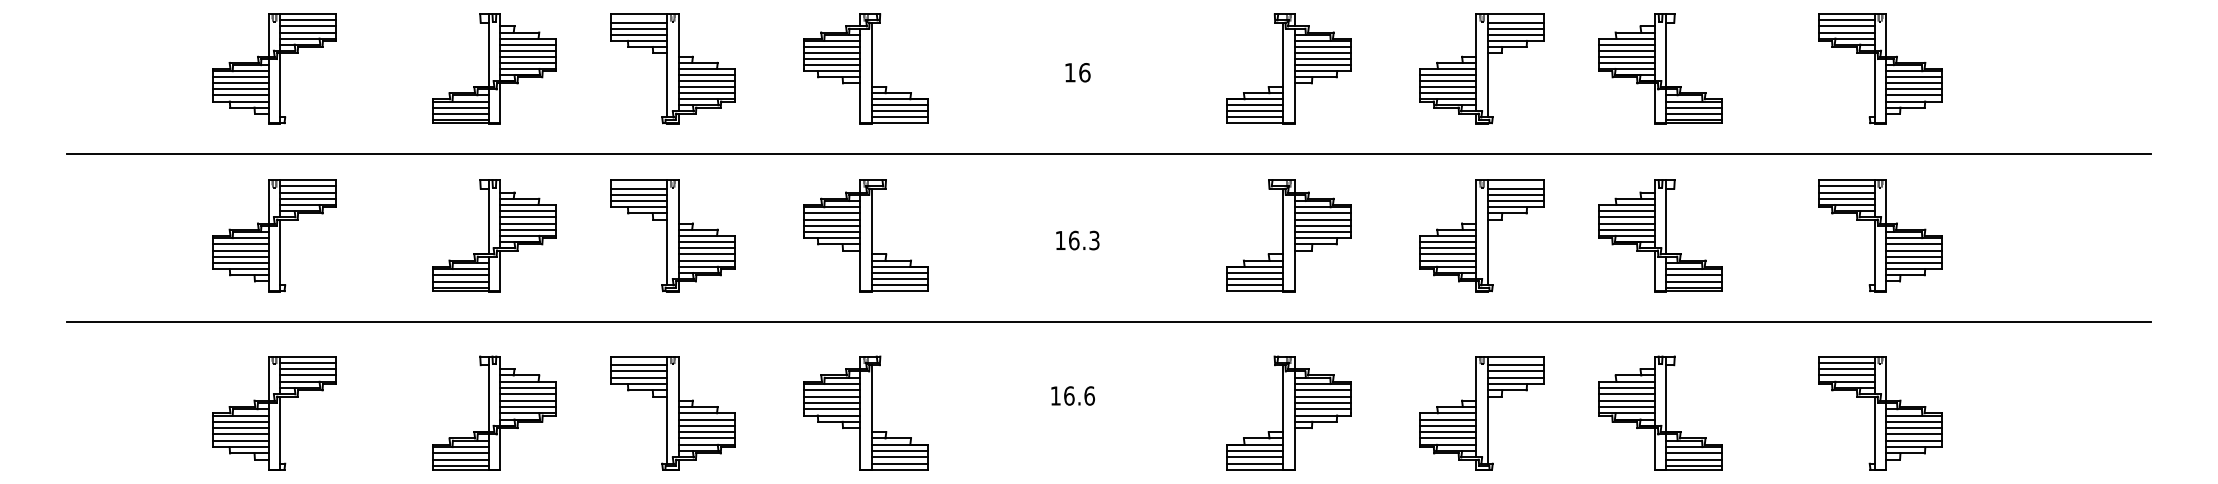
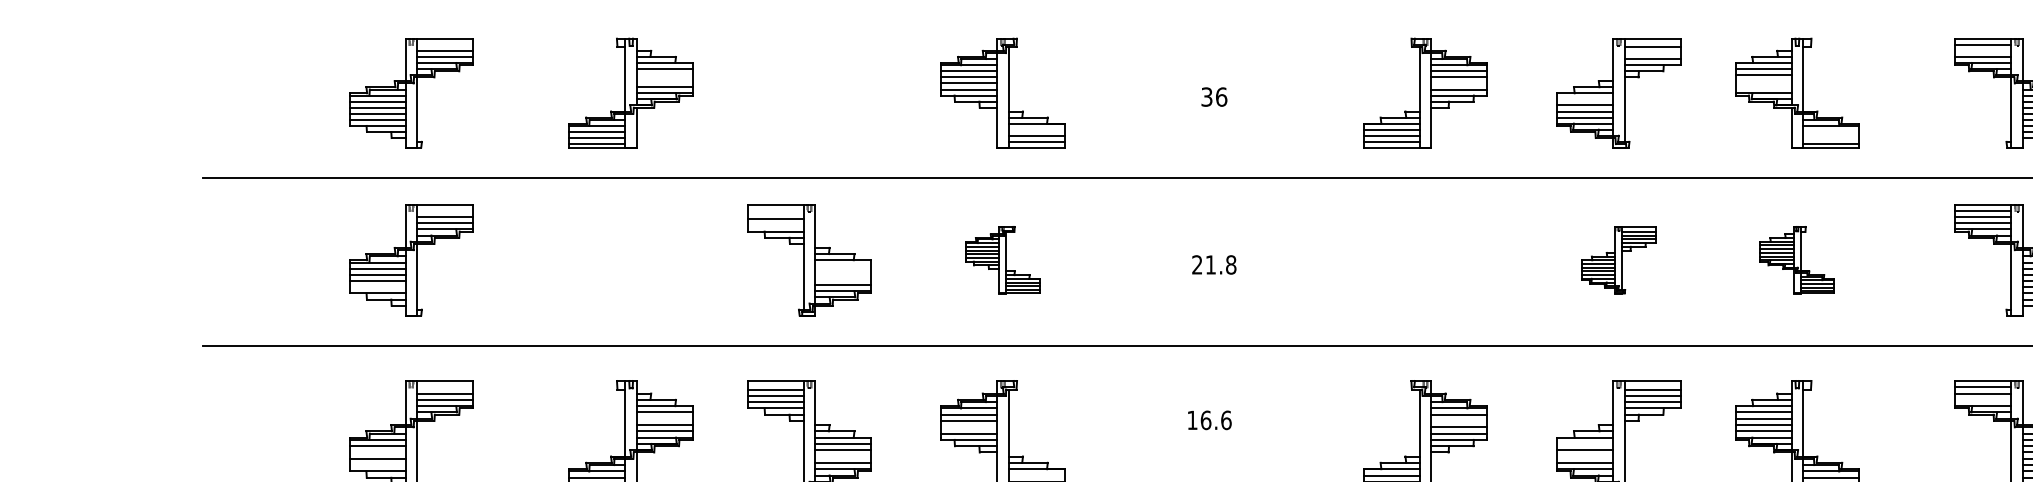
line: (308, 20) -> (445, 44), removed
line: (1846, 26) -> (1983, 50), removed
line: (1515, 28) -> (1652, 52), removed
line: (528, 50) -> (665, 74), removed
line: (528, 56) -> (665, 80), removed
line: (1626, 56) -> (1763, 80), removed
line: (1322, 59) -> (1459, 83), removed
line: (1626, 62) -> (1763, 86), removed
part: (672, 68) -> (809, 92), removed
text: (1069, 72) -> (1206, 96), 16 -> 36
line: (1448, 75) -> (1585, 99), removed
line: (899, 105) -> (1036, 129), removed
line: (1694, 107) -> (1831, 131), removed
line: (1694, 113) -> (1831, 137), removed
line: (308, 186) -> (445, 210), removed
line: (639, 188) -> (776, 212), removed
line: (639, 201) -> (776, 225), removed
part: (494, 235) -> (631, 259), removed
part: (865, 235) -> (1002, 259), size x0.6
part: (1288, 235) -> (1425, 259), removed
part: (1481, 235) -> (1618, 259), size x0.6
part: (1660, 235) -> (1797, 259), size x0.6
text: (1077, 240) -> (1214, 264), 16.3 -> 21.8
line: (706, 242) -> (843, 266), removed
line: (706, 248) -> (843, 272), removed
line: (706, 254) -> (843, 278), removed
line: (240, 262) -> (377, 286), removed
line: (308, 362) -> (445, 386), removed
line: (1846, 375) -> (1983, 399), removed
line: (528, 394) -> (665, 418), removed
line: (1322, 396) -> (1459, 420), removed
line: (832, 402) -> (969, 426), removed
line: (1448, 419) -> (1585, 443), removed
line: (240, 428) -> (377, 452), removed
line: (706, 432) -> (843, 456), removed
line: (1448, 432) -> (1585, 456), removed
line: (240, 440) -> (377, 464), removed
line: (899, 451) -> (1036, 475), removed

